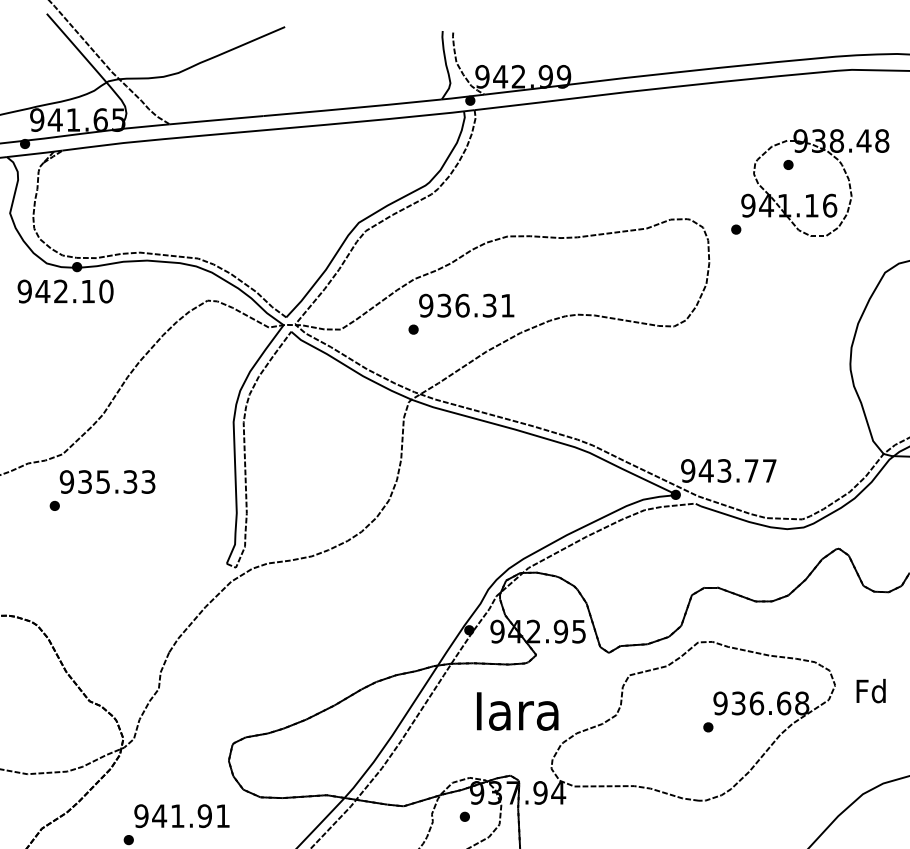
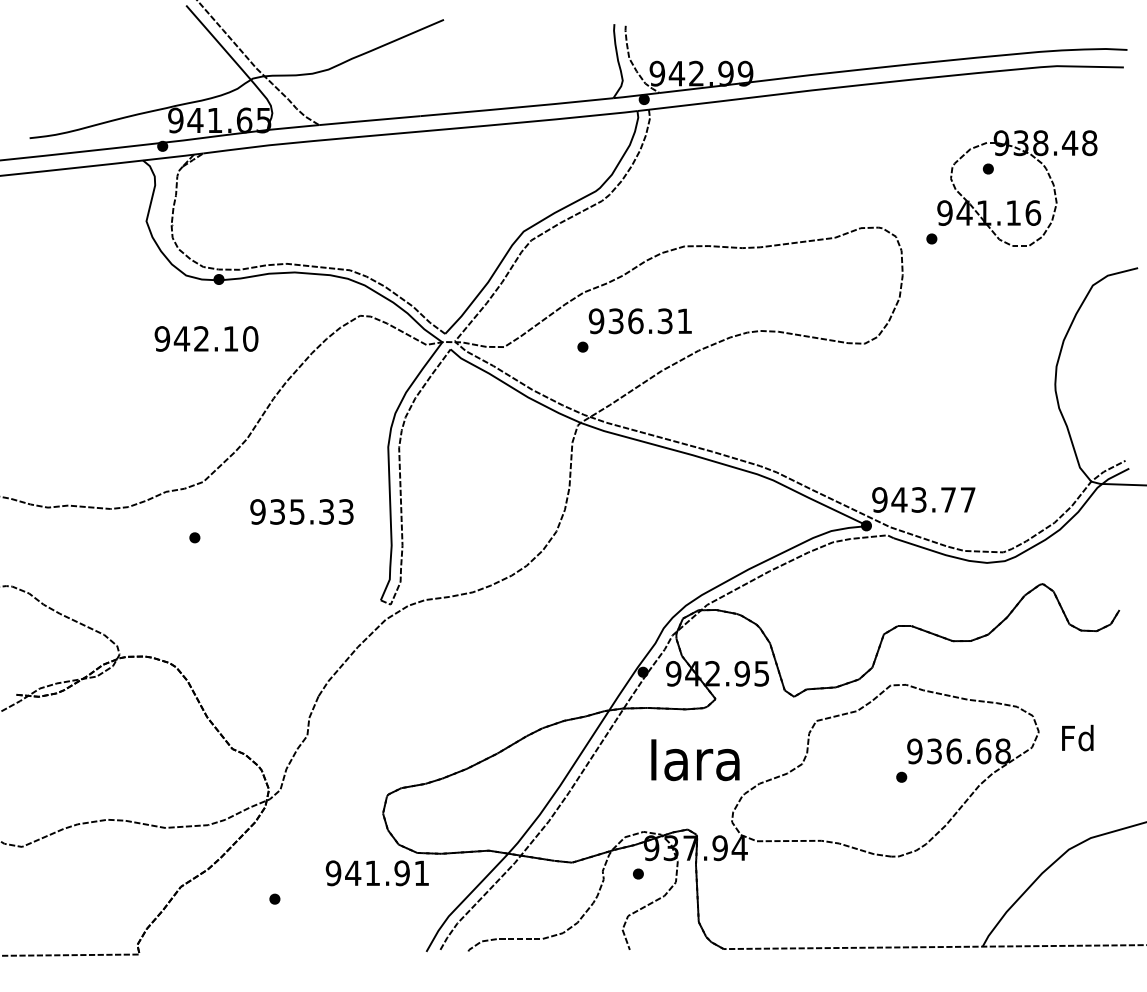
text: (65, 291) -> (206, 338), moved
text: (107, 481) -> (301, 511), moved
text: (181, 816) -> (376, 873), moved

